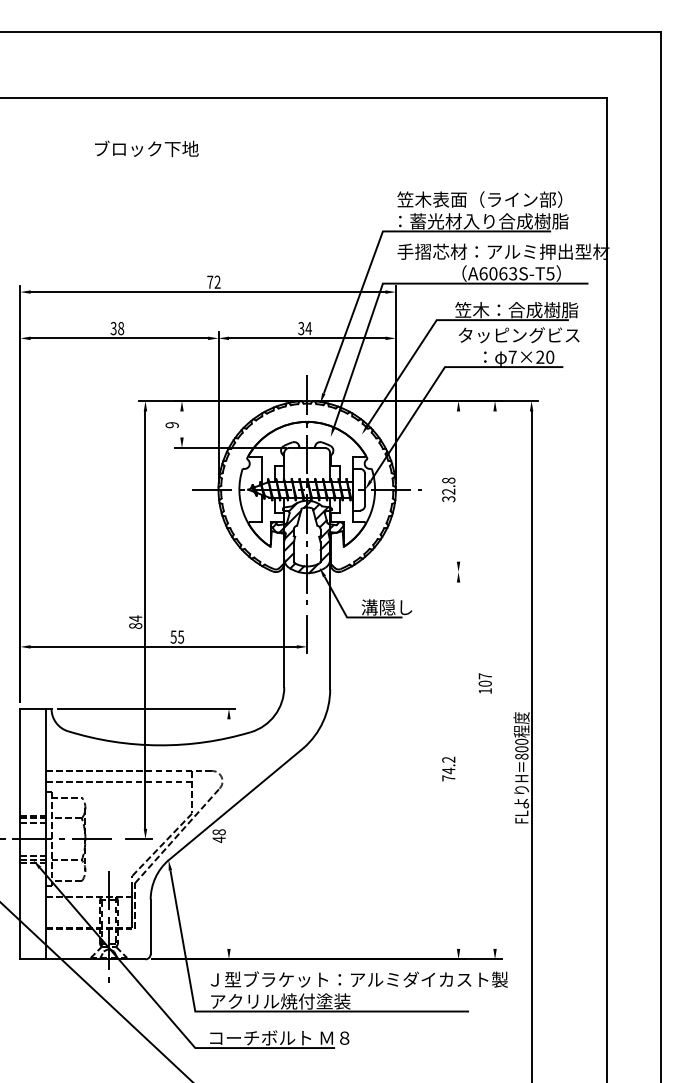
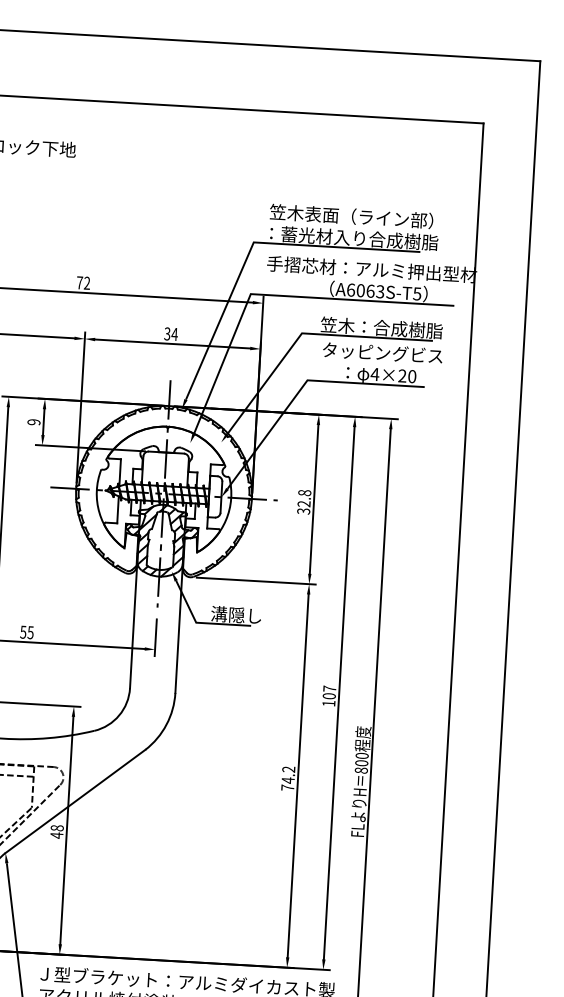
text: (512, 356) -> (374, 373), 7×20 -> 4×20
line: (182, 424) -> (44, 422), added
line: (458, 486) -> (314, 499), added
line: (405, 572) -> (256, 581), added
line: (495, 679) -> (339, 692), added
line: (458, 765) -> (298, 775), added
line: (228, 833) -> (66, 829), added

